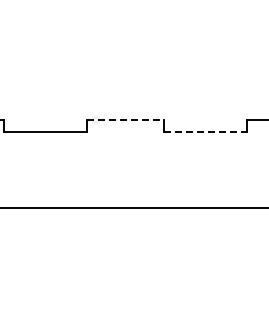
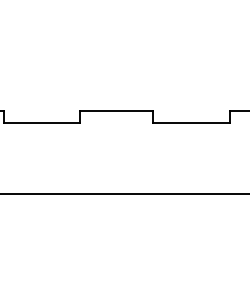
line: (125, 119) -> (116, 111), dashed -> solid
line: (206, 132) -> (191, 123), dashed -> solid

